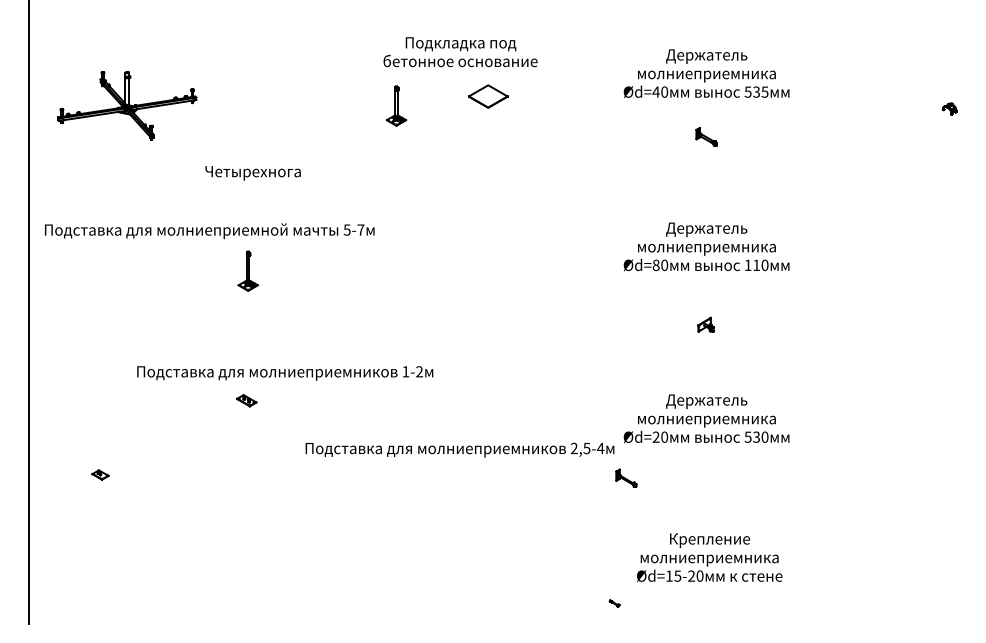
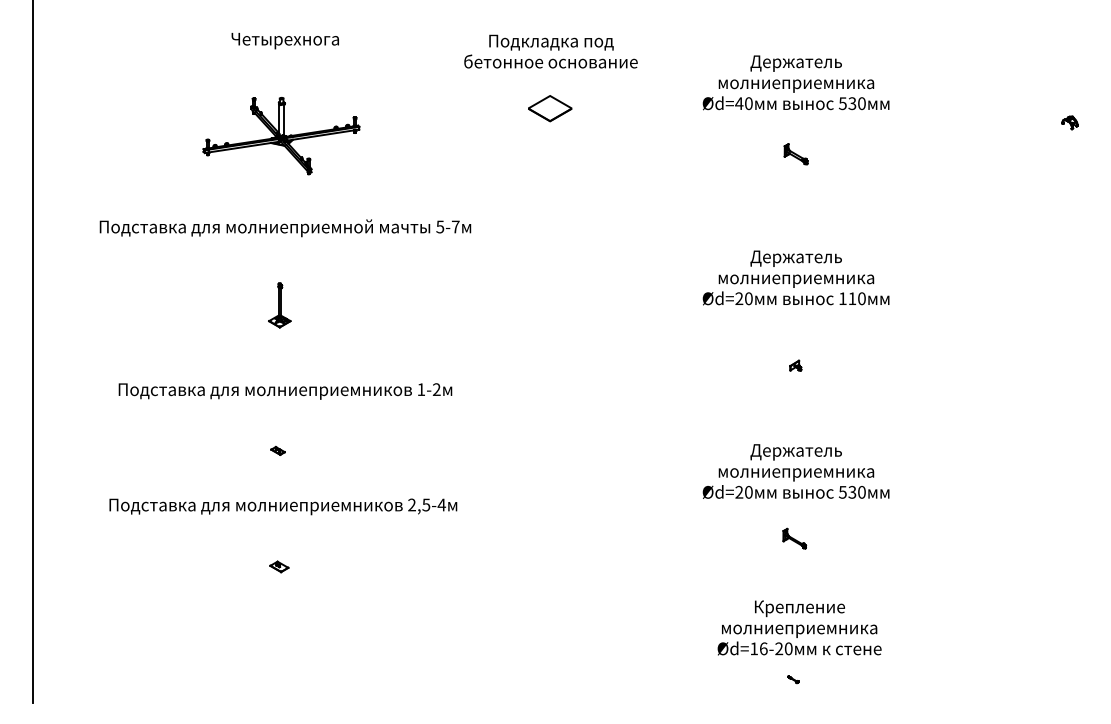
text: (460, 52) -> (550, 51), moved
text: (764, 92) -> (861, 103), 535 -> 530
part: (127, 106) -> (281, 136), moved
part: (396, 106) -> (446, 119), removed
text: (252, 173) -> (284, 41), moved
text: (209, 231) -> (285, 228), moved
text: (656, 265) -> (739, 298), Ød=80 -> Ød=20
part: (706, 324) -> (795, 365), size x0.62
text: (285, 373) -> (285, 391), moved
part: (246, 400) -> (277, 450), size x0.62
text: (460, 449) -> (283, 506), moved
part: (100, 474) -> (279, 566), moved
part: (626, 478) -> (794, 538), moved
text: (677, 575) -> (763, 648), Ød=15-20 -> Ød=16-20
part: (614, 603) -> (793, 679), moved

